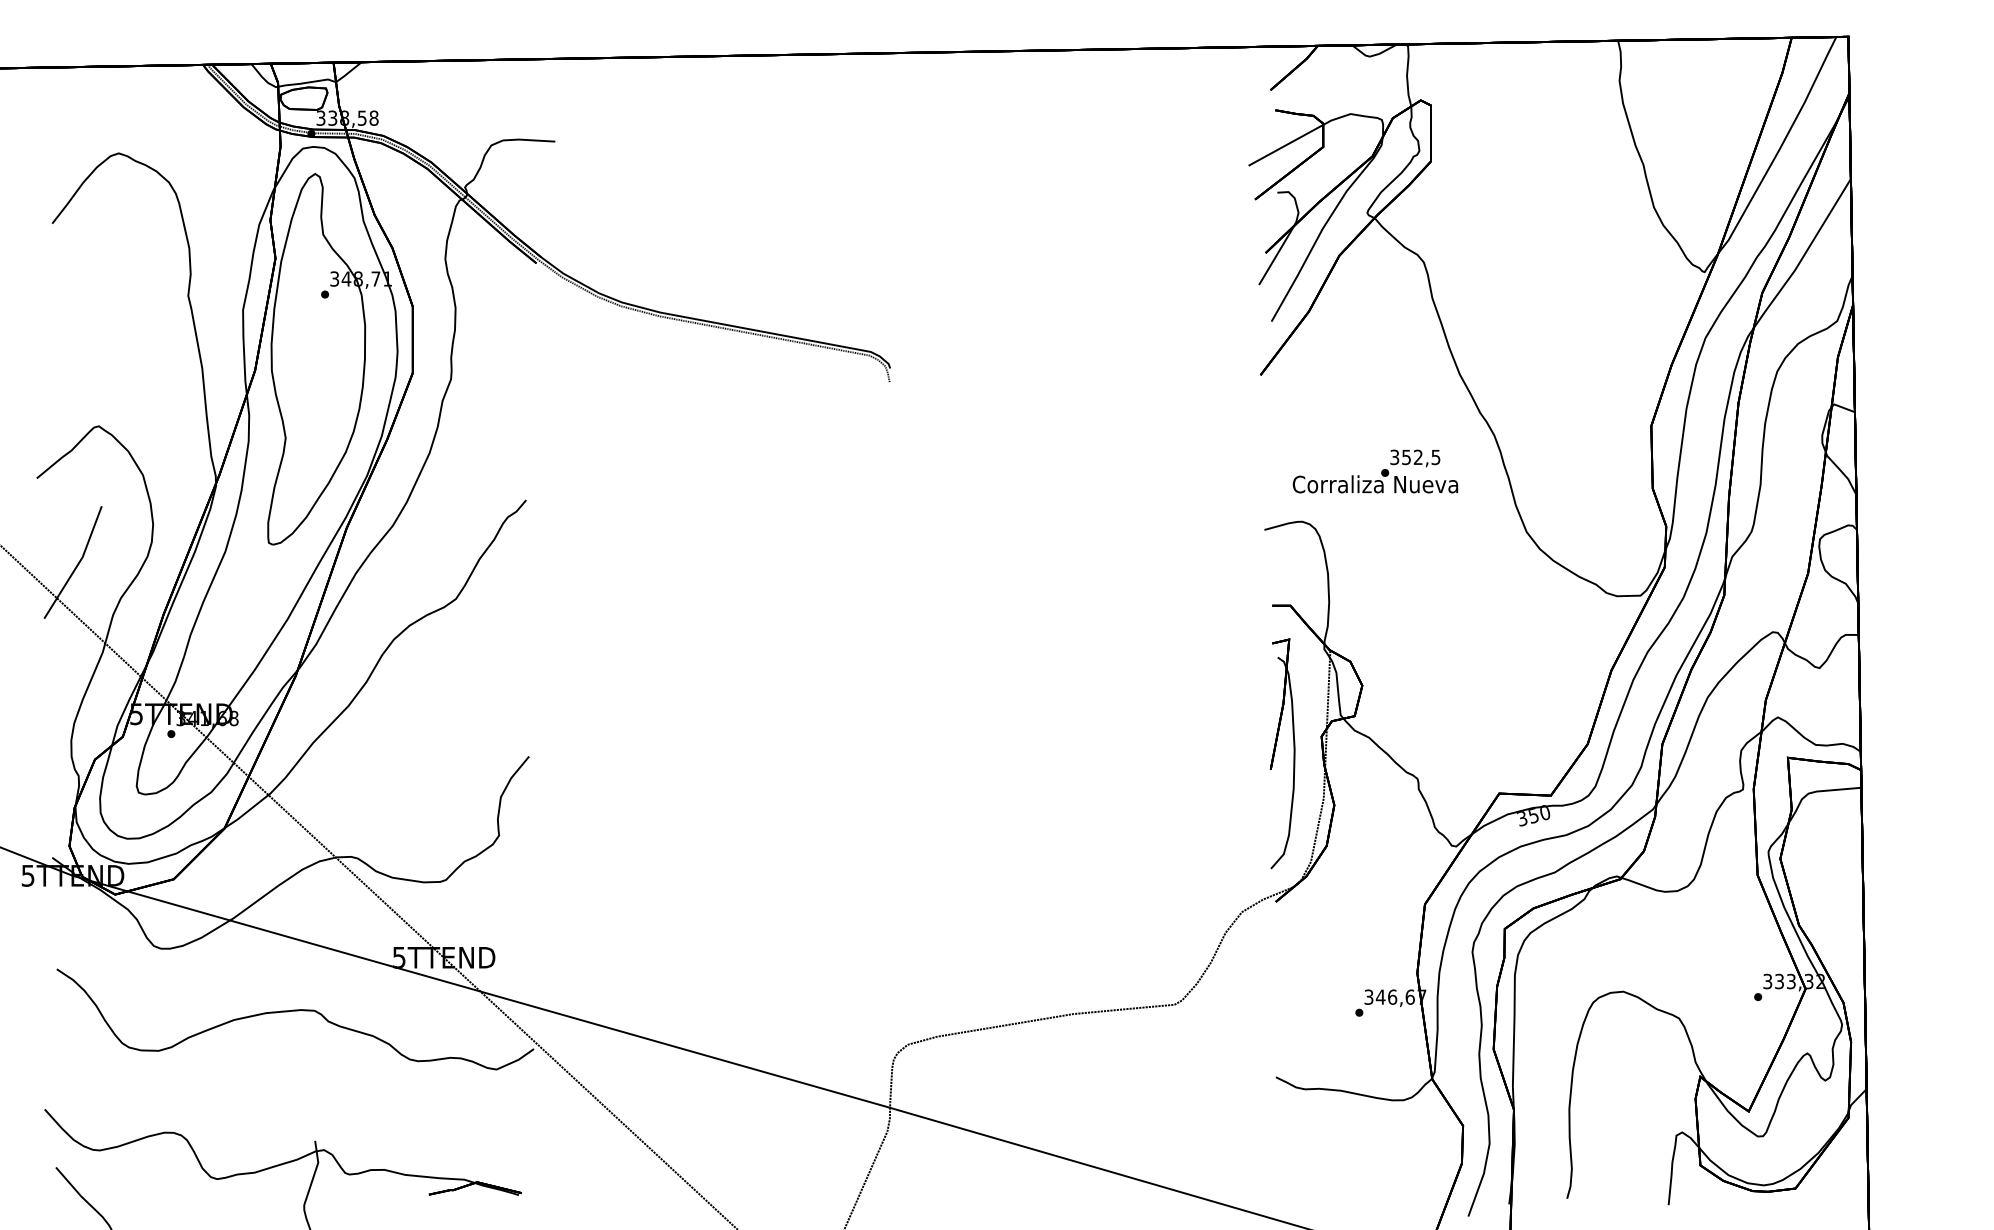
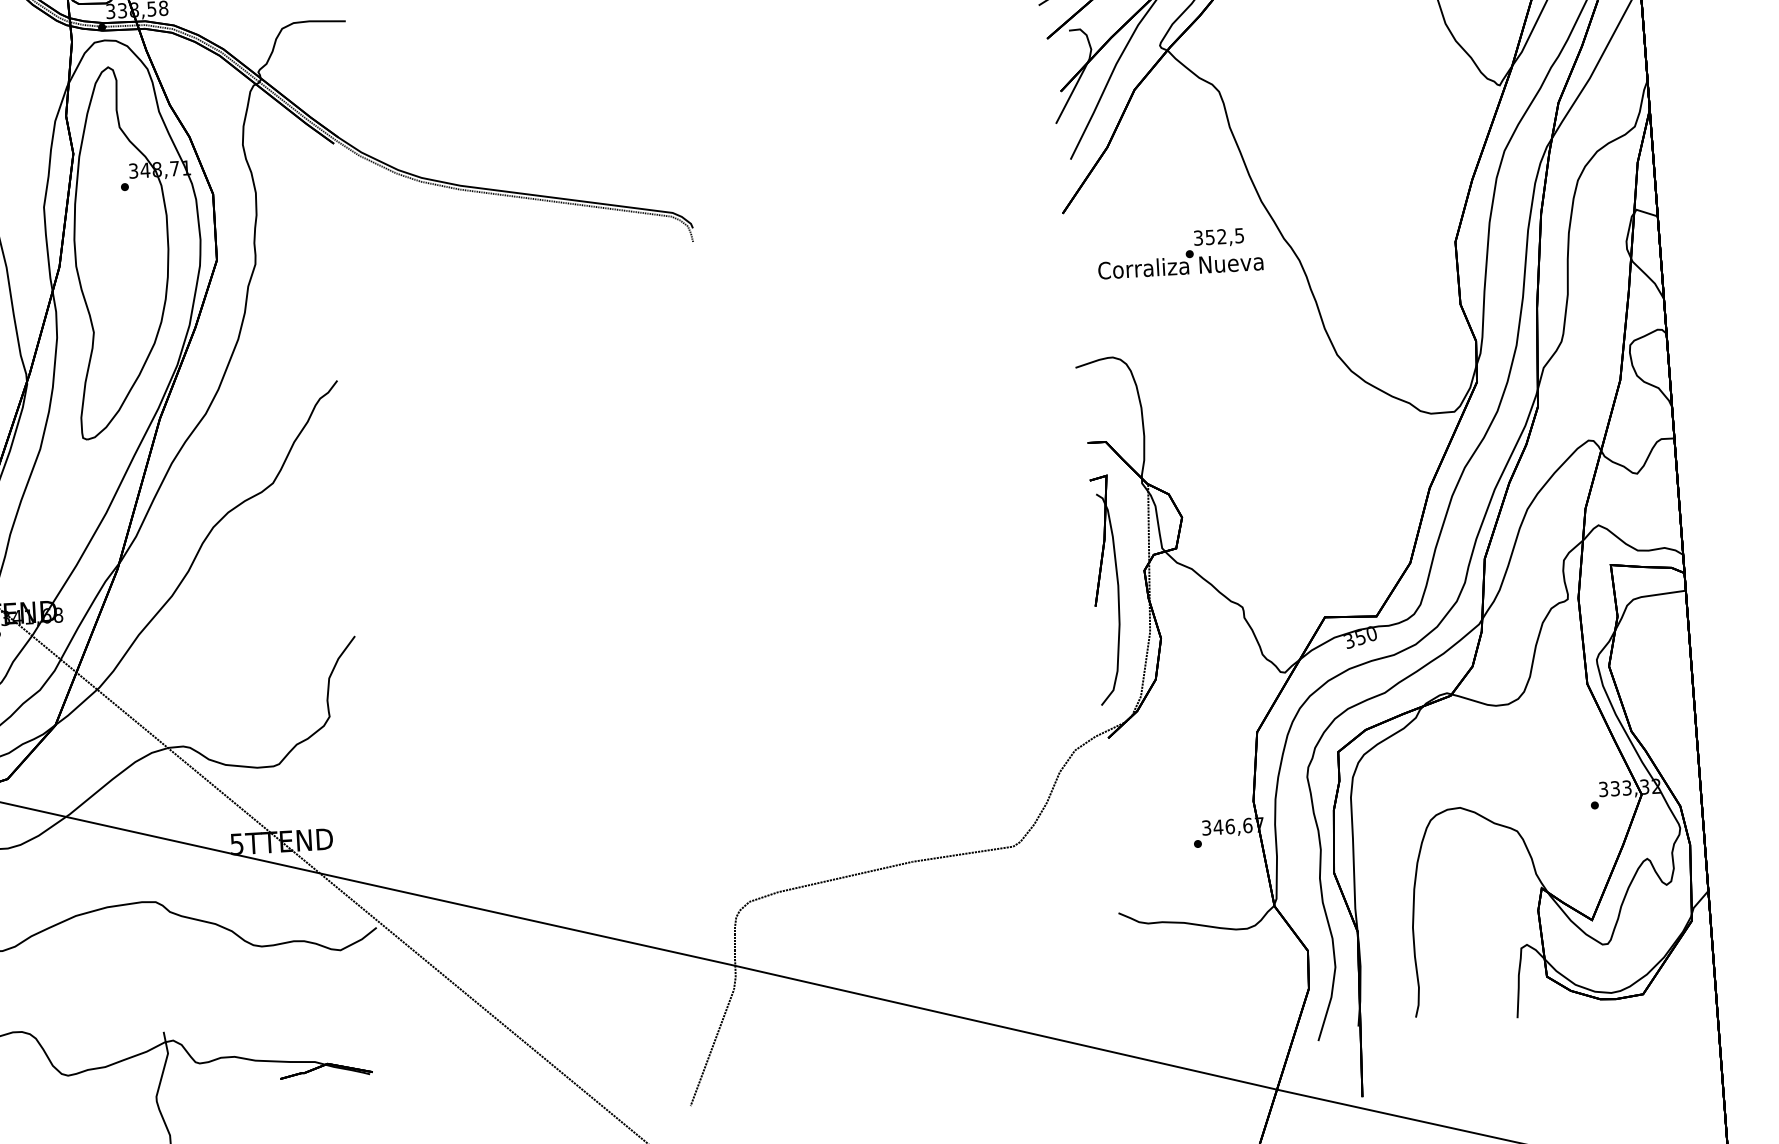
text: (1375, 471) -> (1180, 253), moved

